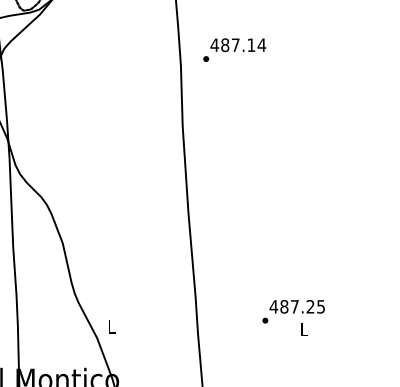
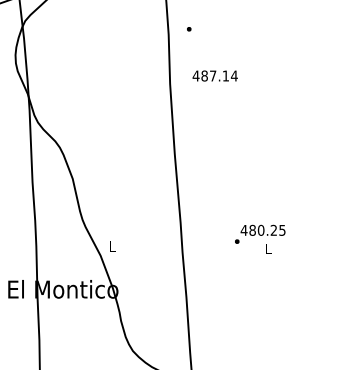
text: (237, 44) -> (214, 75), moved
text: (294, 305) -> (260, 229), 487.25 -> 480.25

